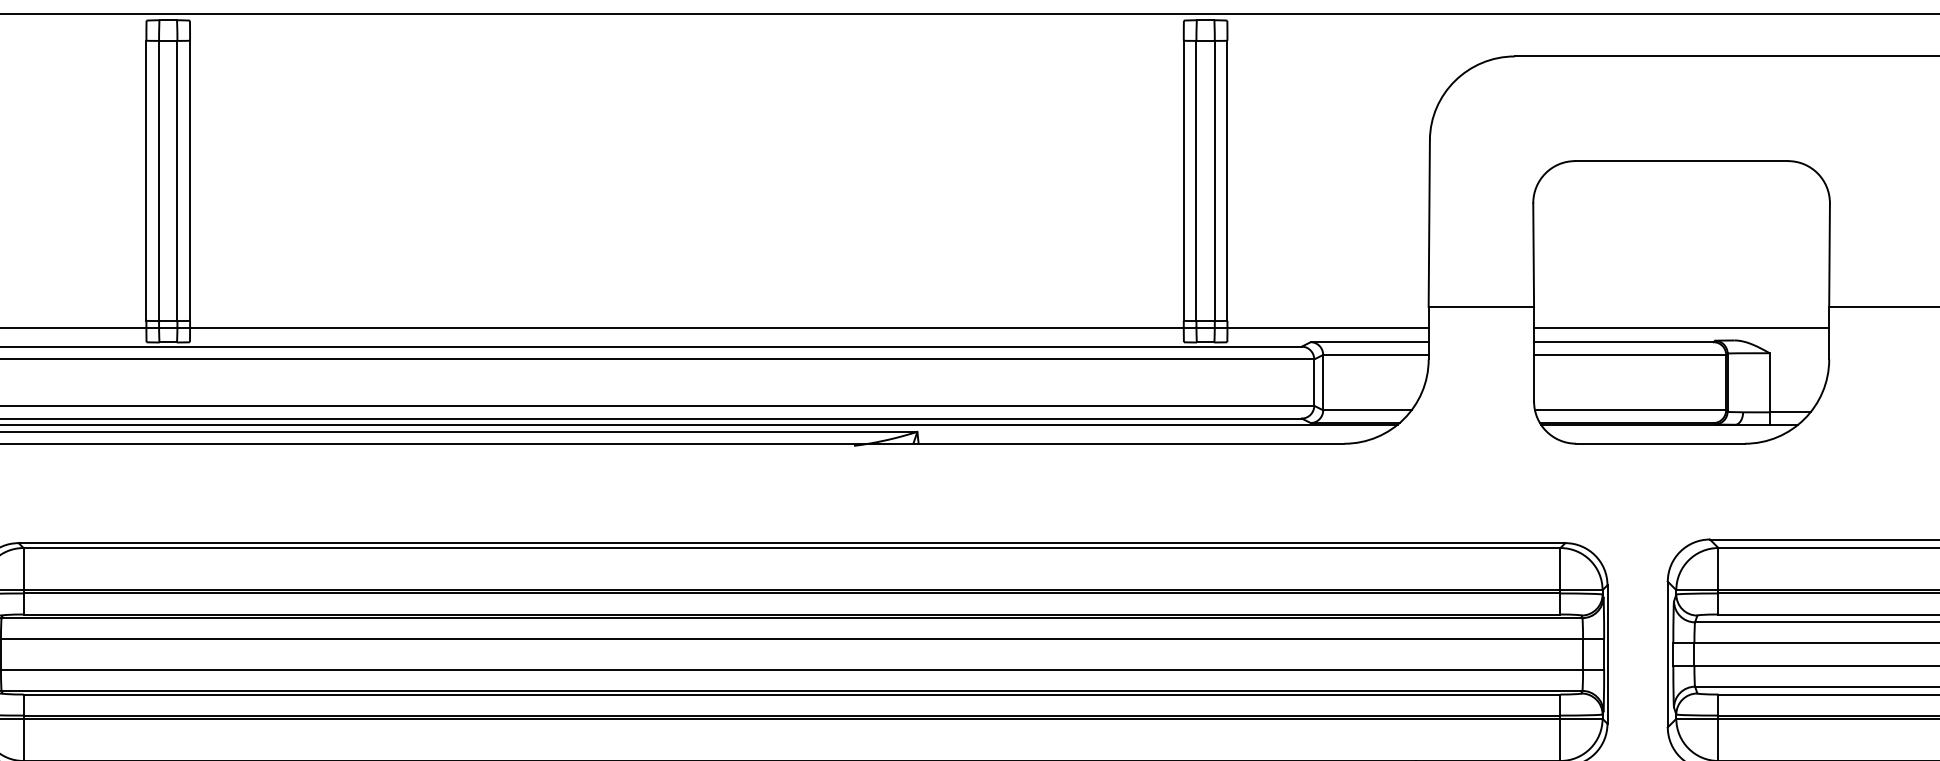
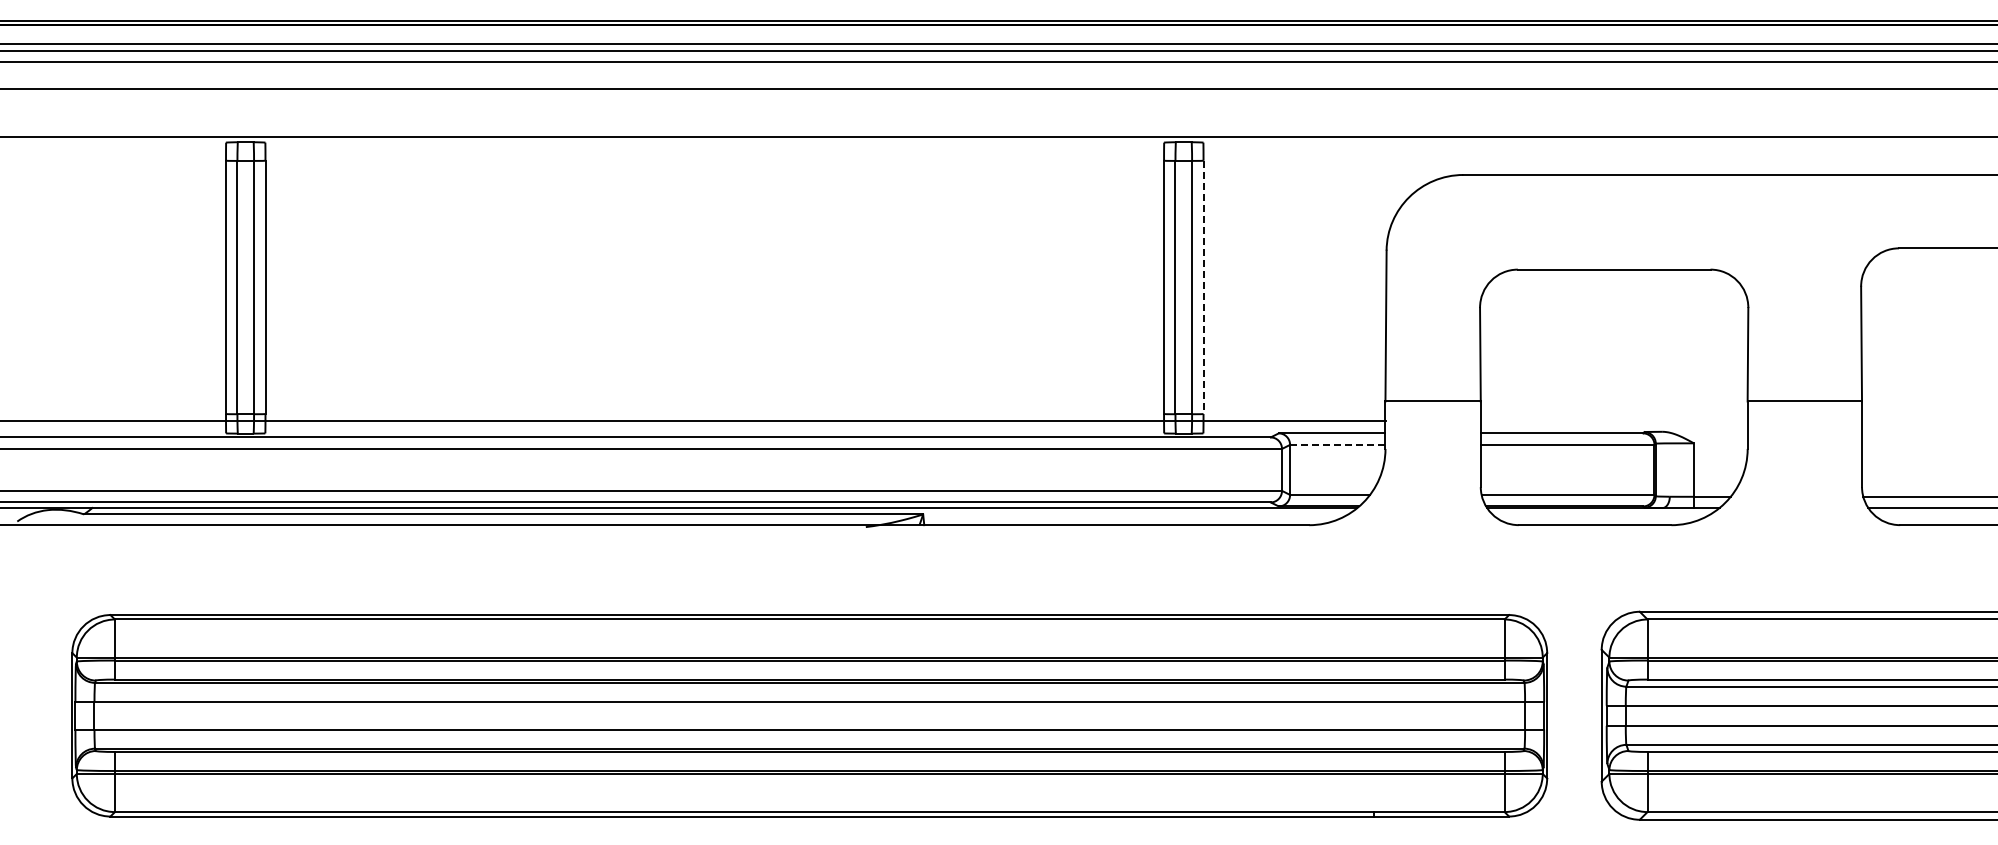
line: (1227, 180) -> (1203, 287), solid -> dashed
line: (1680, 327) -> (1613, 420), removed
line: (1375, 354) -> (1337, 444), solid -> dashed

